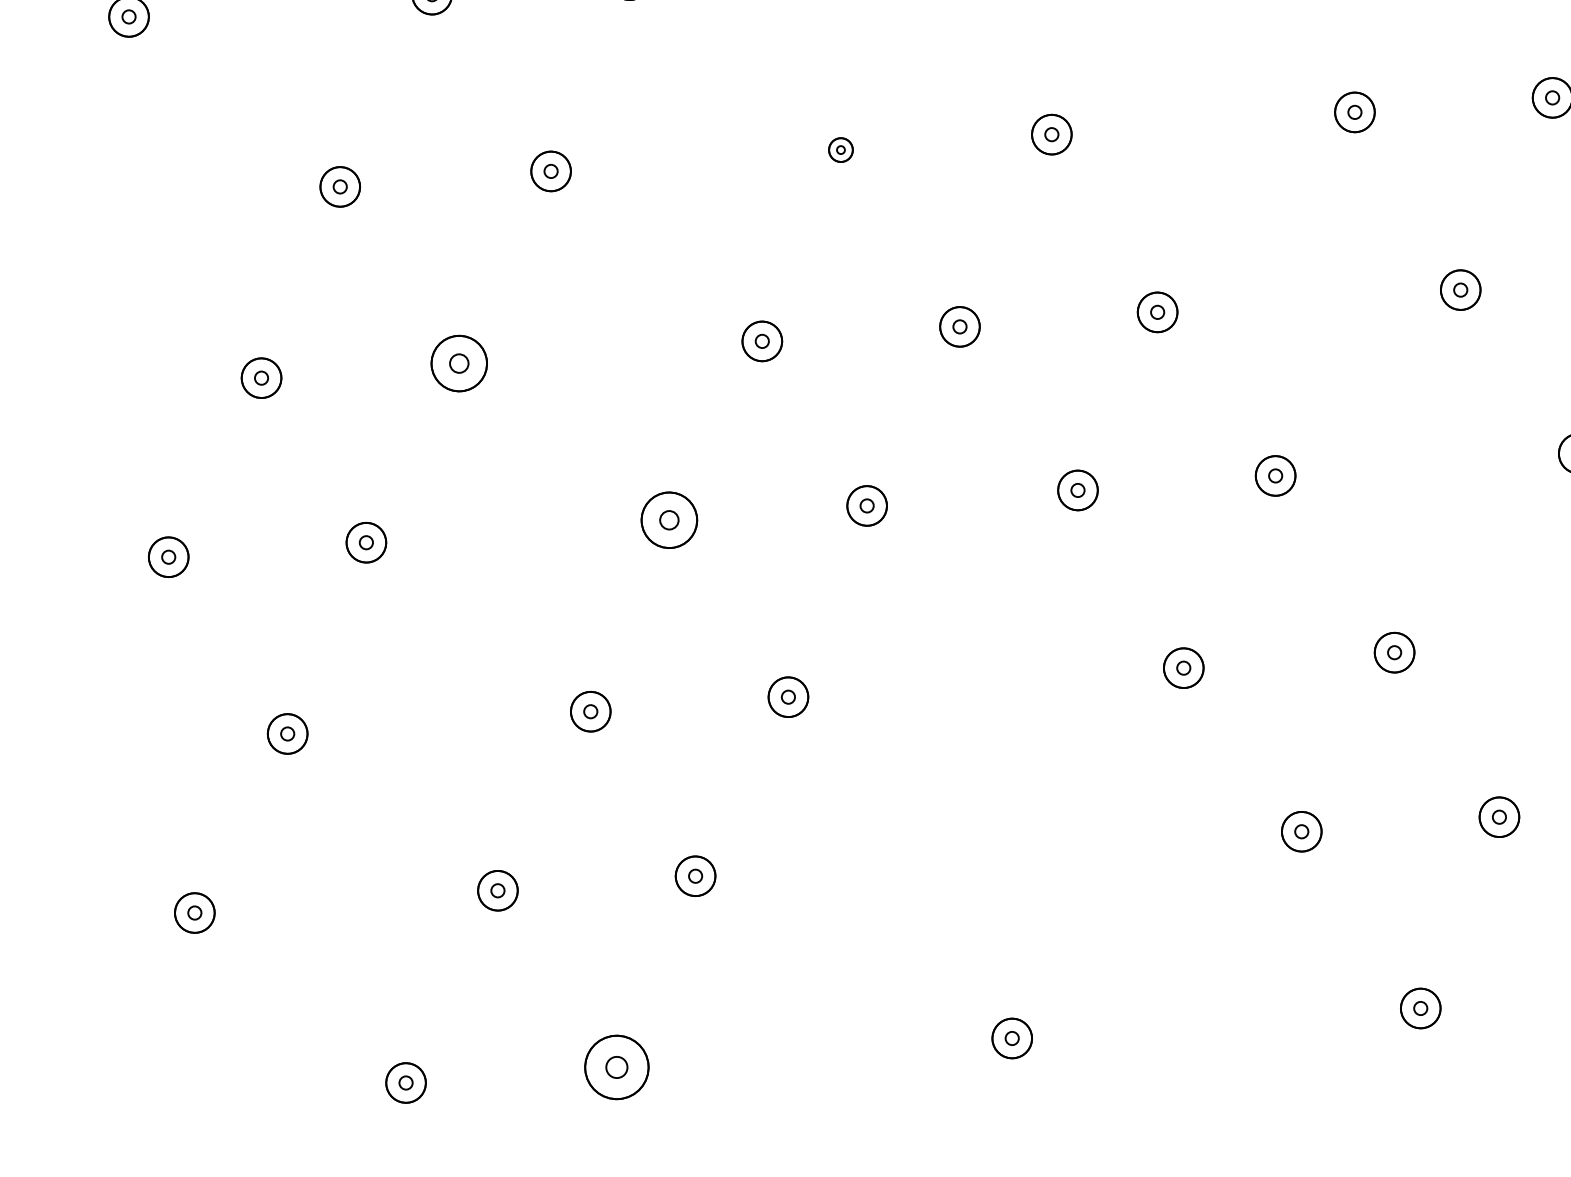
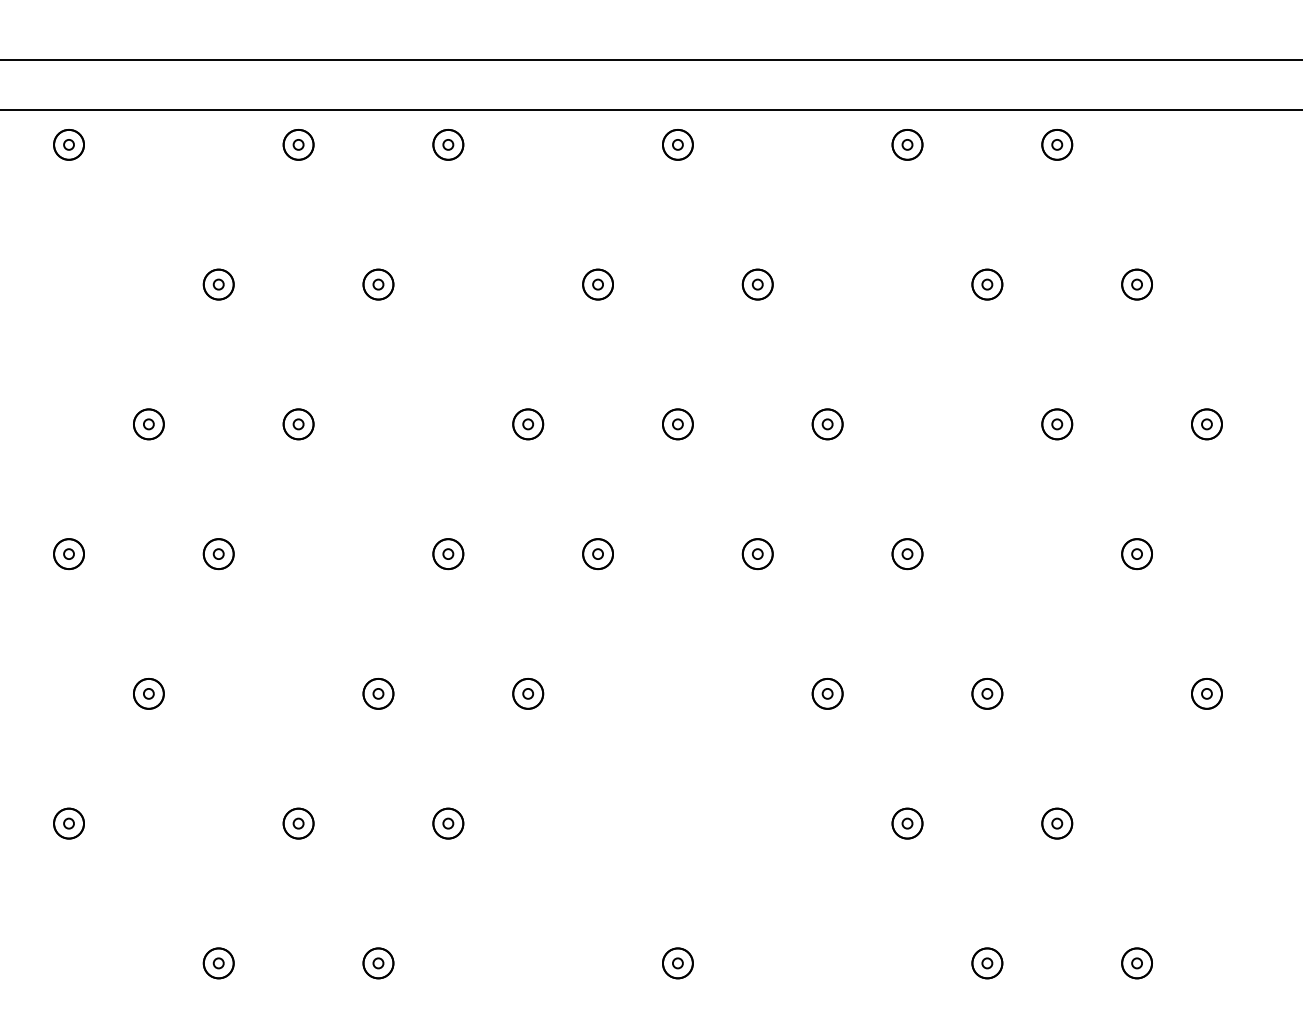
part: (840, 150) -> (597, 284), size x1.67
part: (459, 363) -> (298, 424), size x0.71
part: (669, 520) -> (448, 554), size x0.71
part: (616, 1067) -> (378, 963), size x0.62

